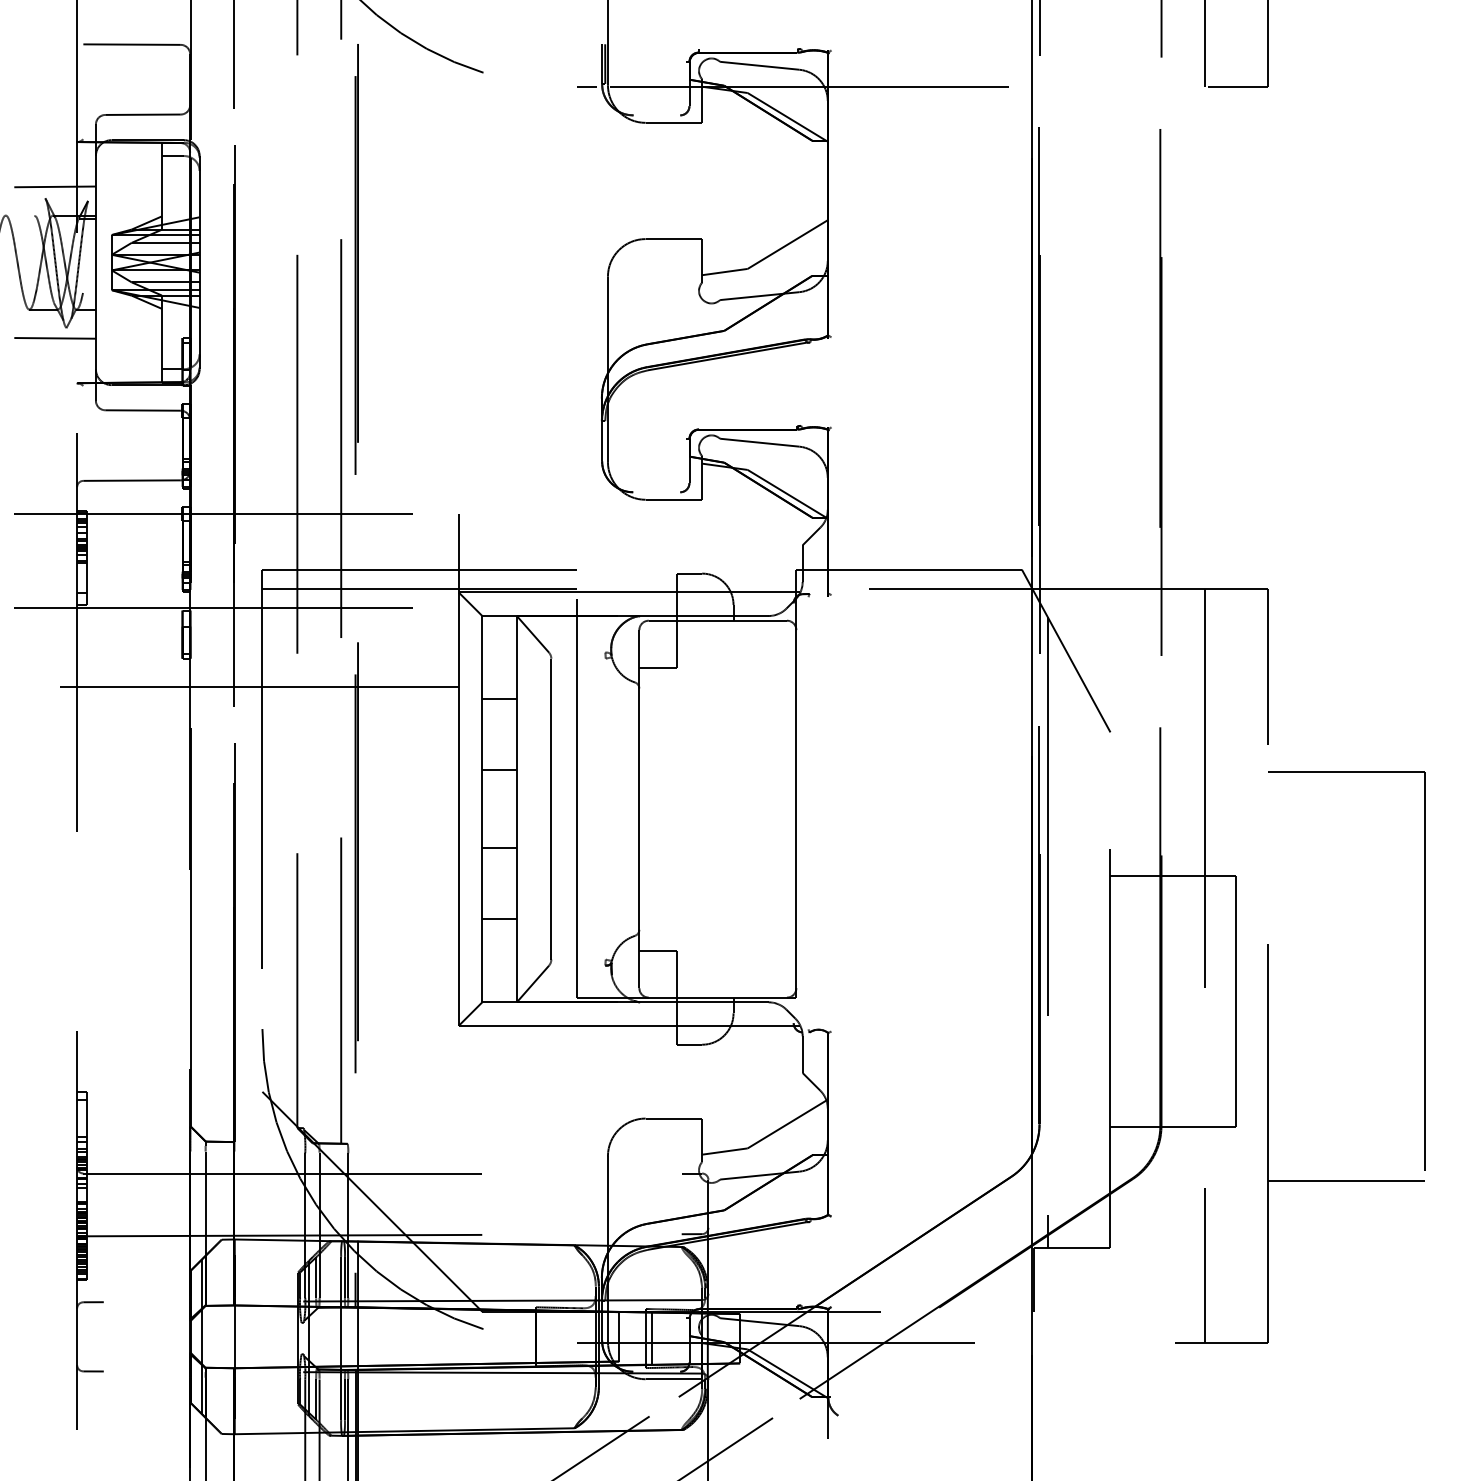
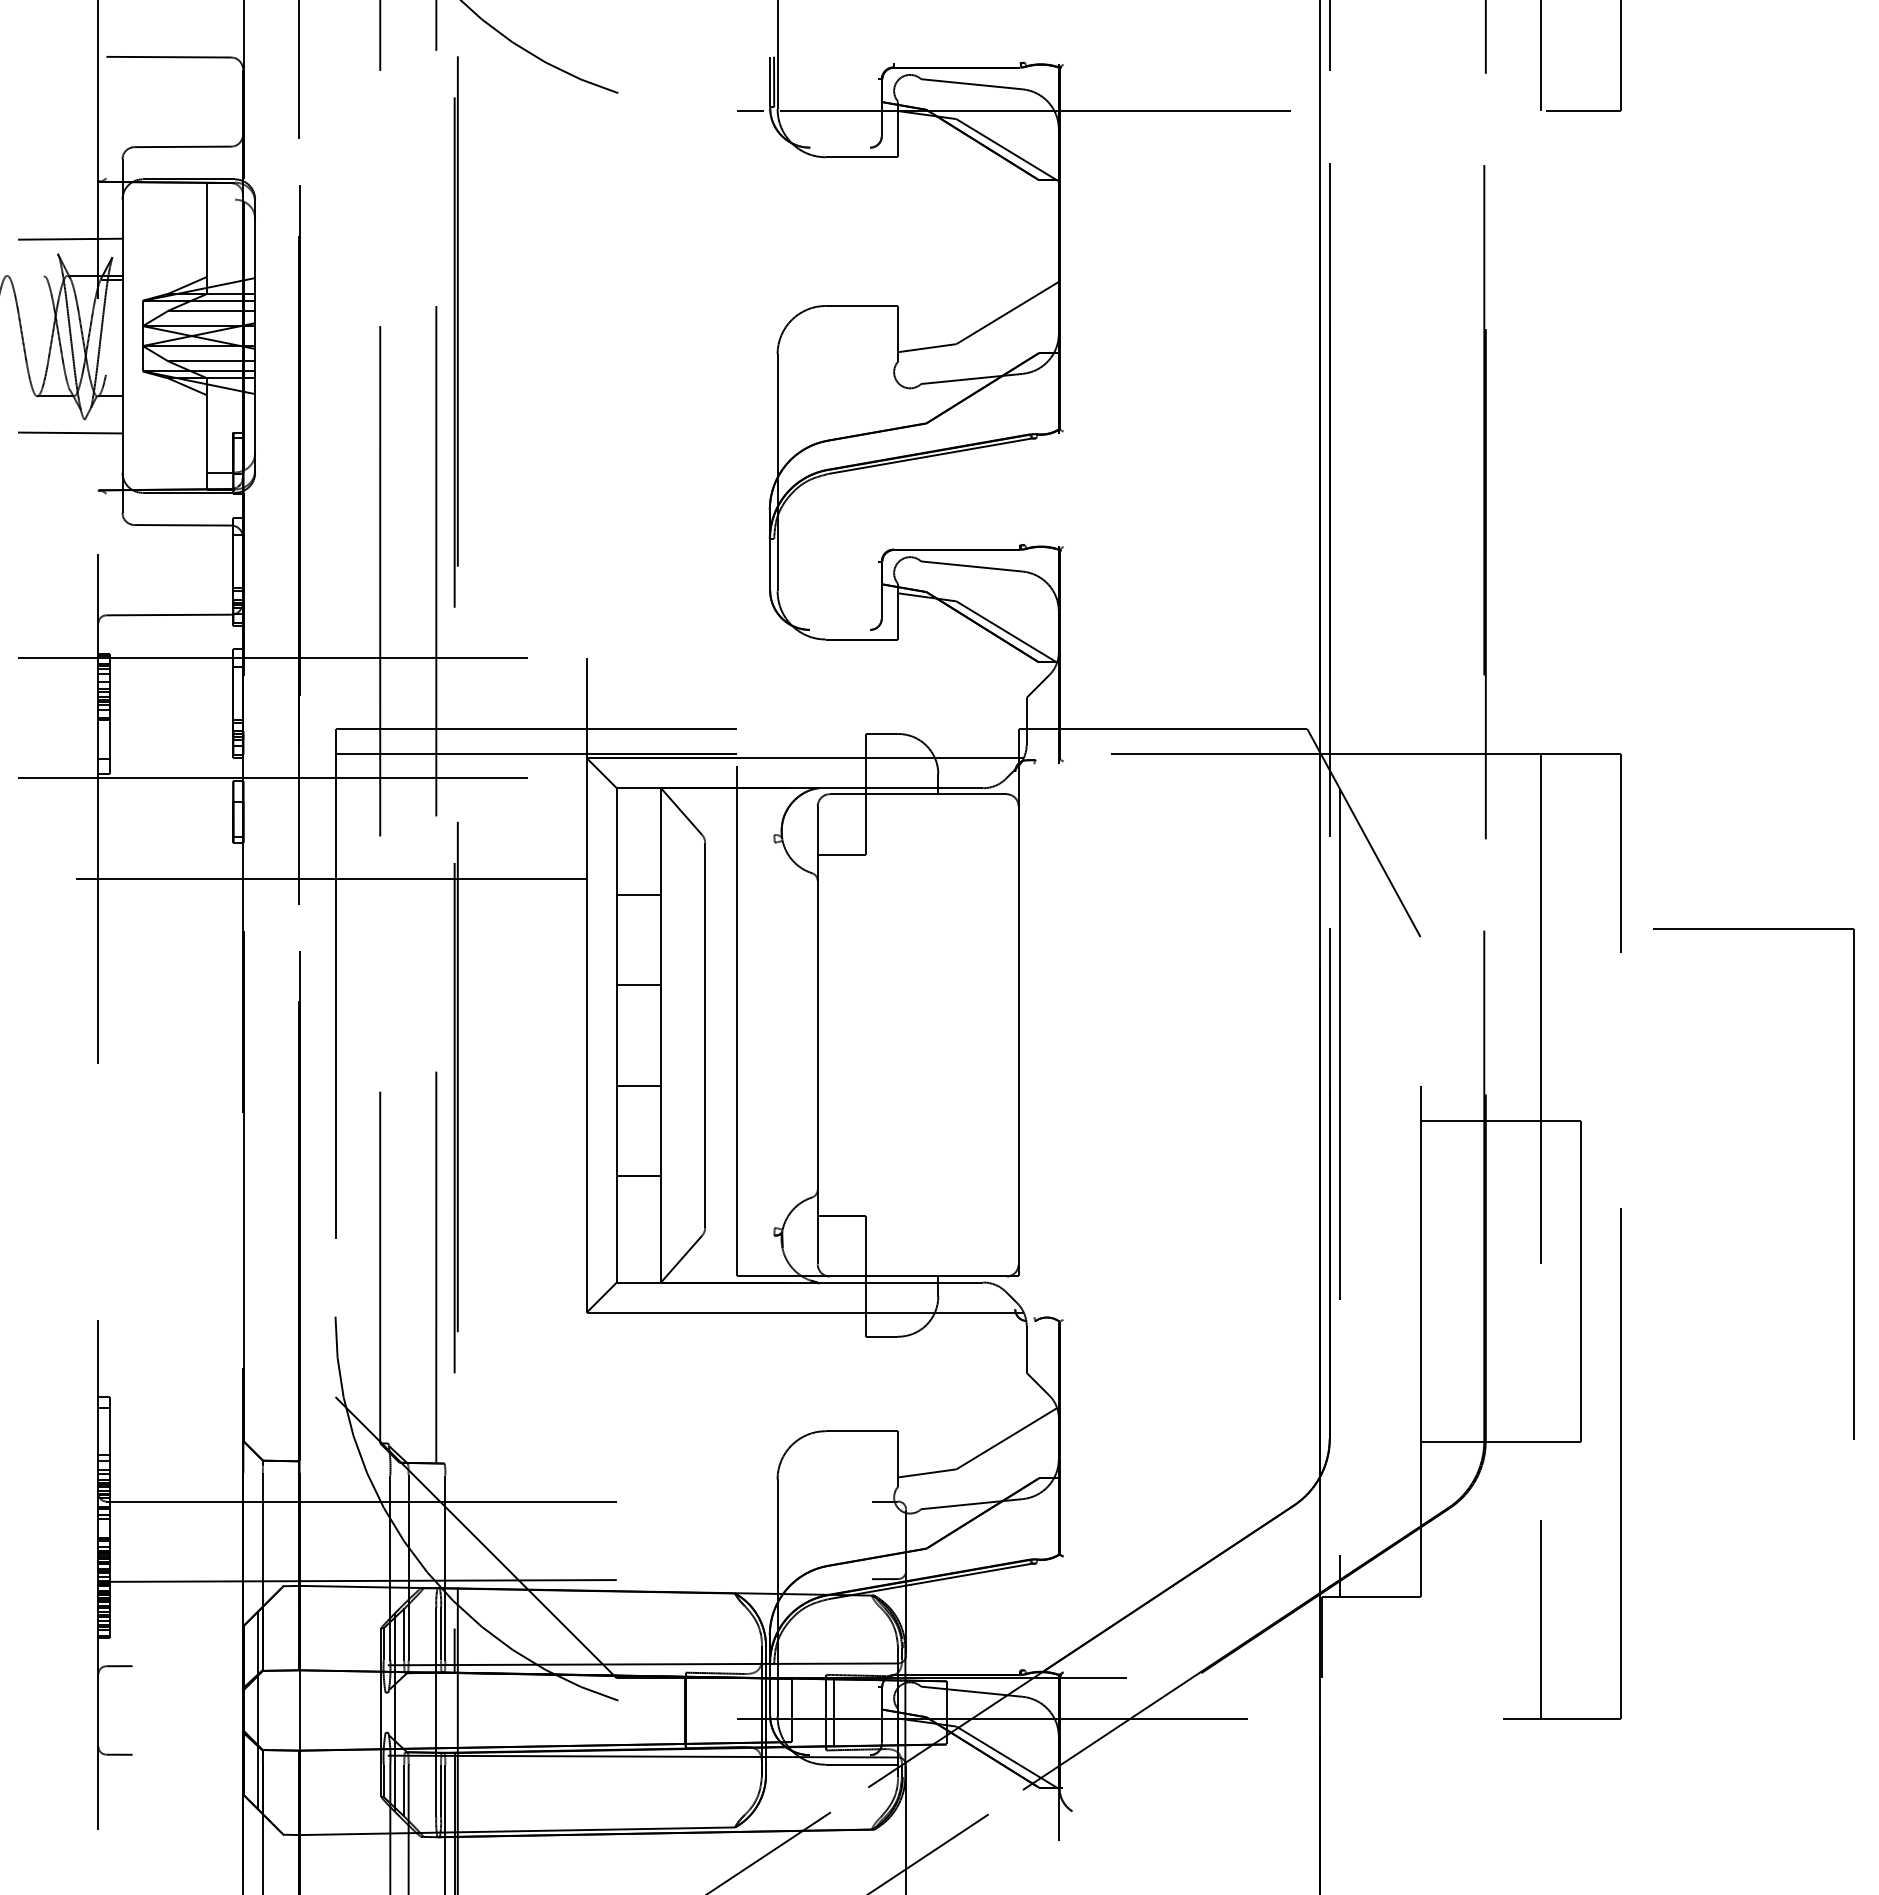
line: (172, 155) -> (220, 199), removed
part: (1423, 971) -> (1853, 1183), moved
line: (1345, 1180) -> (1721, 1510), removed

